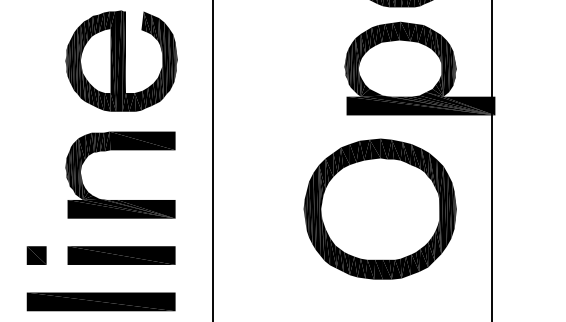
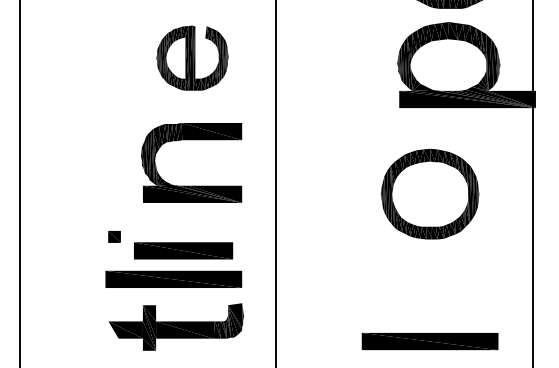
part: (121, 60) -> (192, 57), size x0.7
part: (379, 208) -> (429, 193), size x0.7
part: (36, 255) -> (114, 236), size x0.7
part: (121, 255) -> (183, 250), moved

